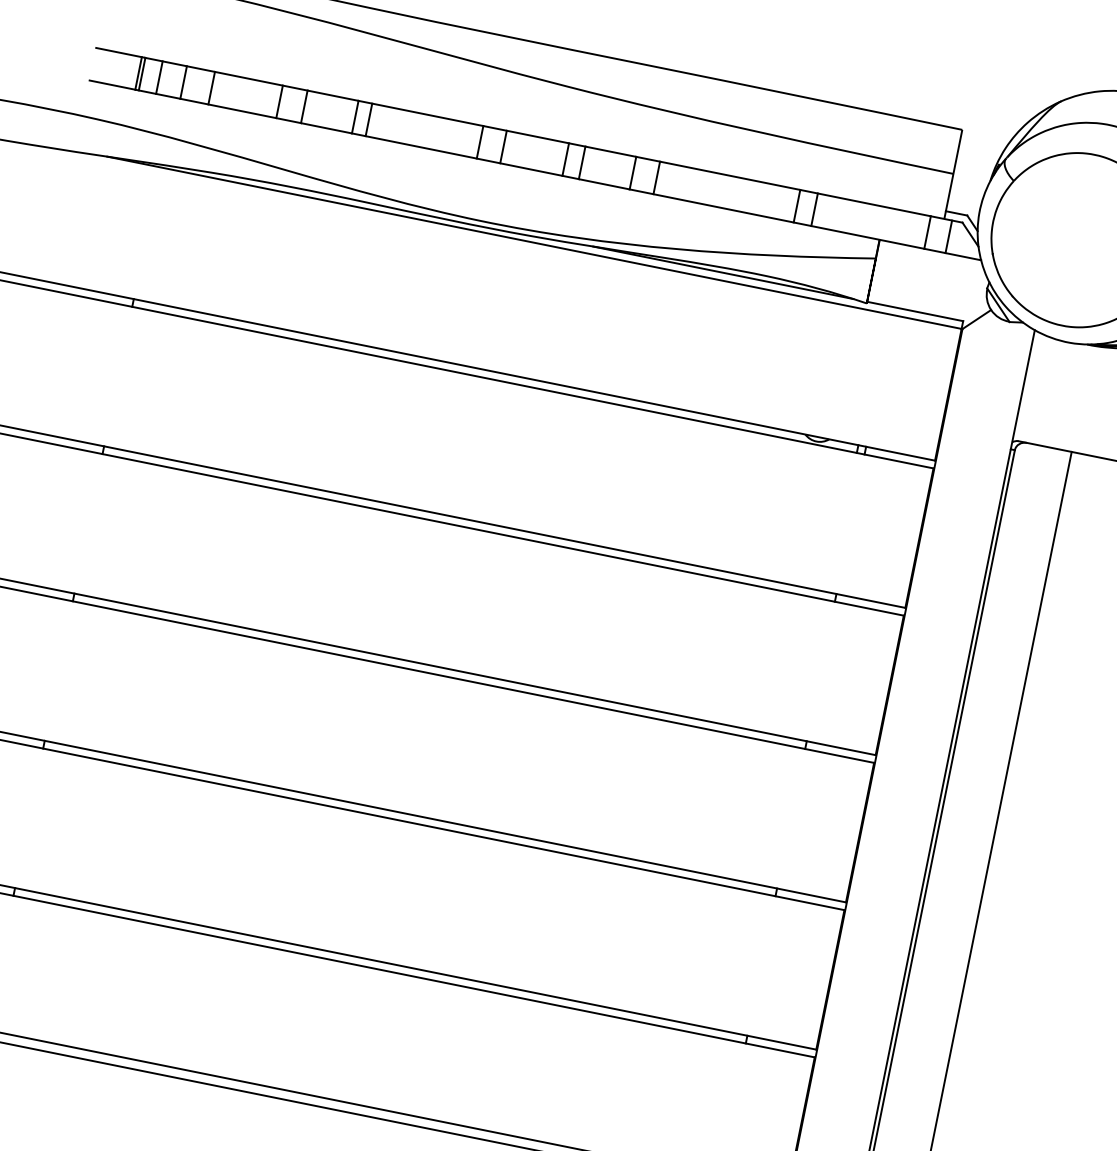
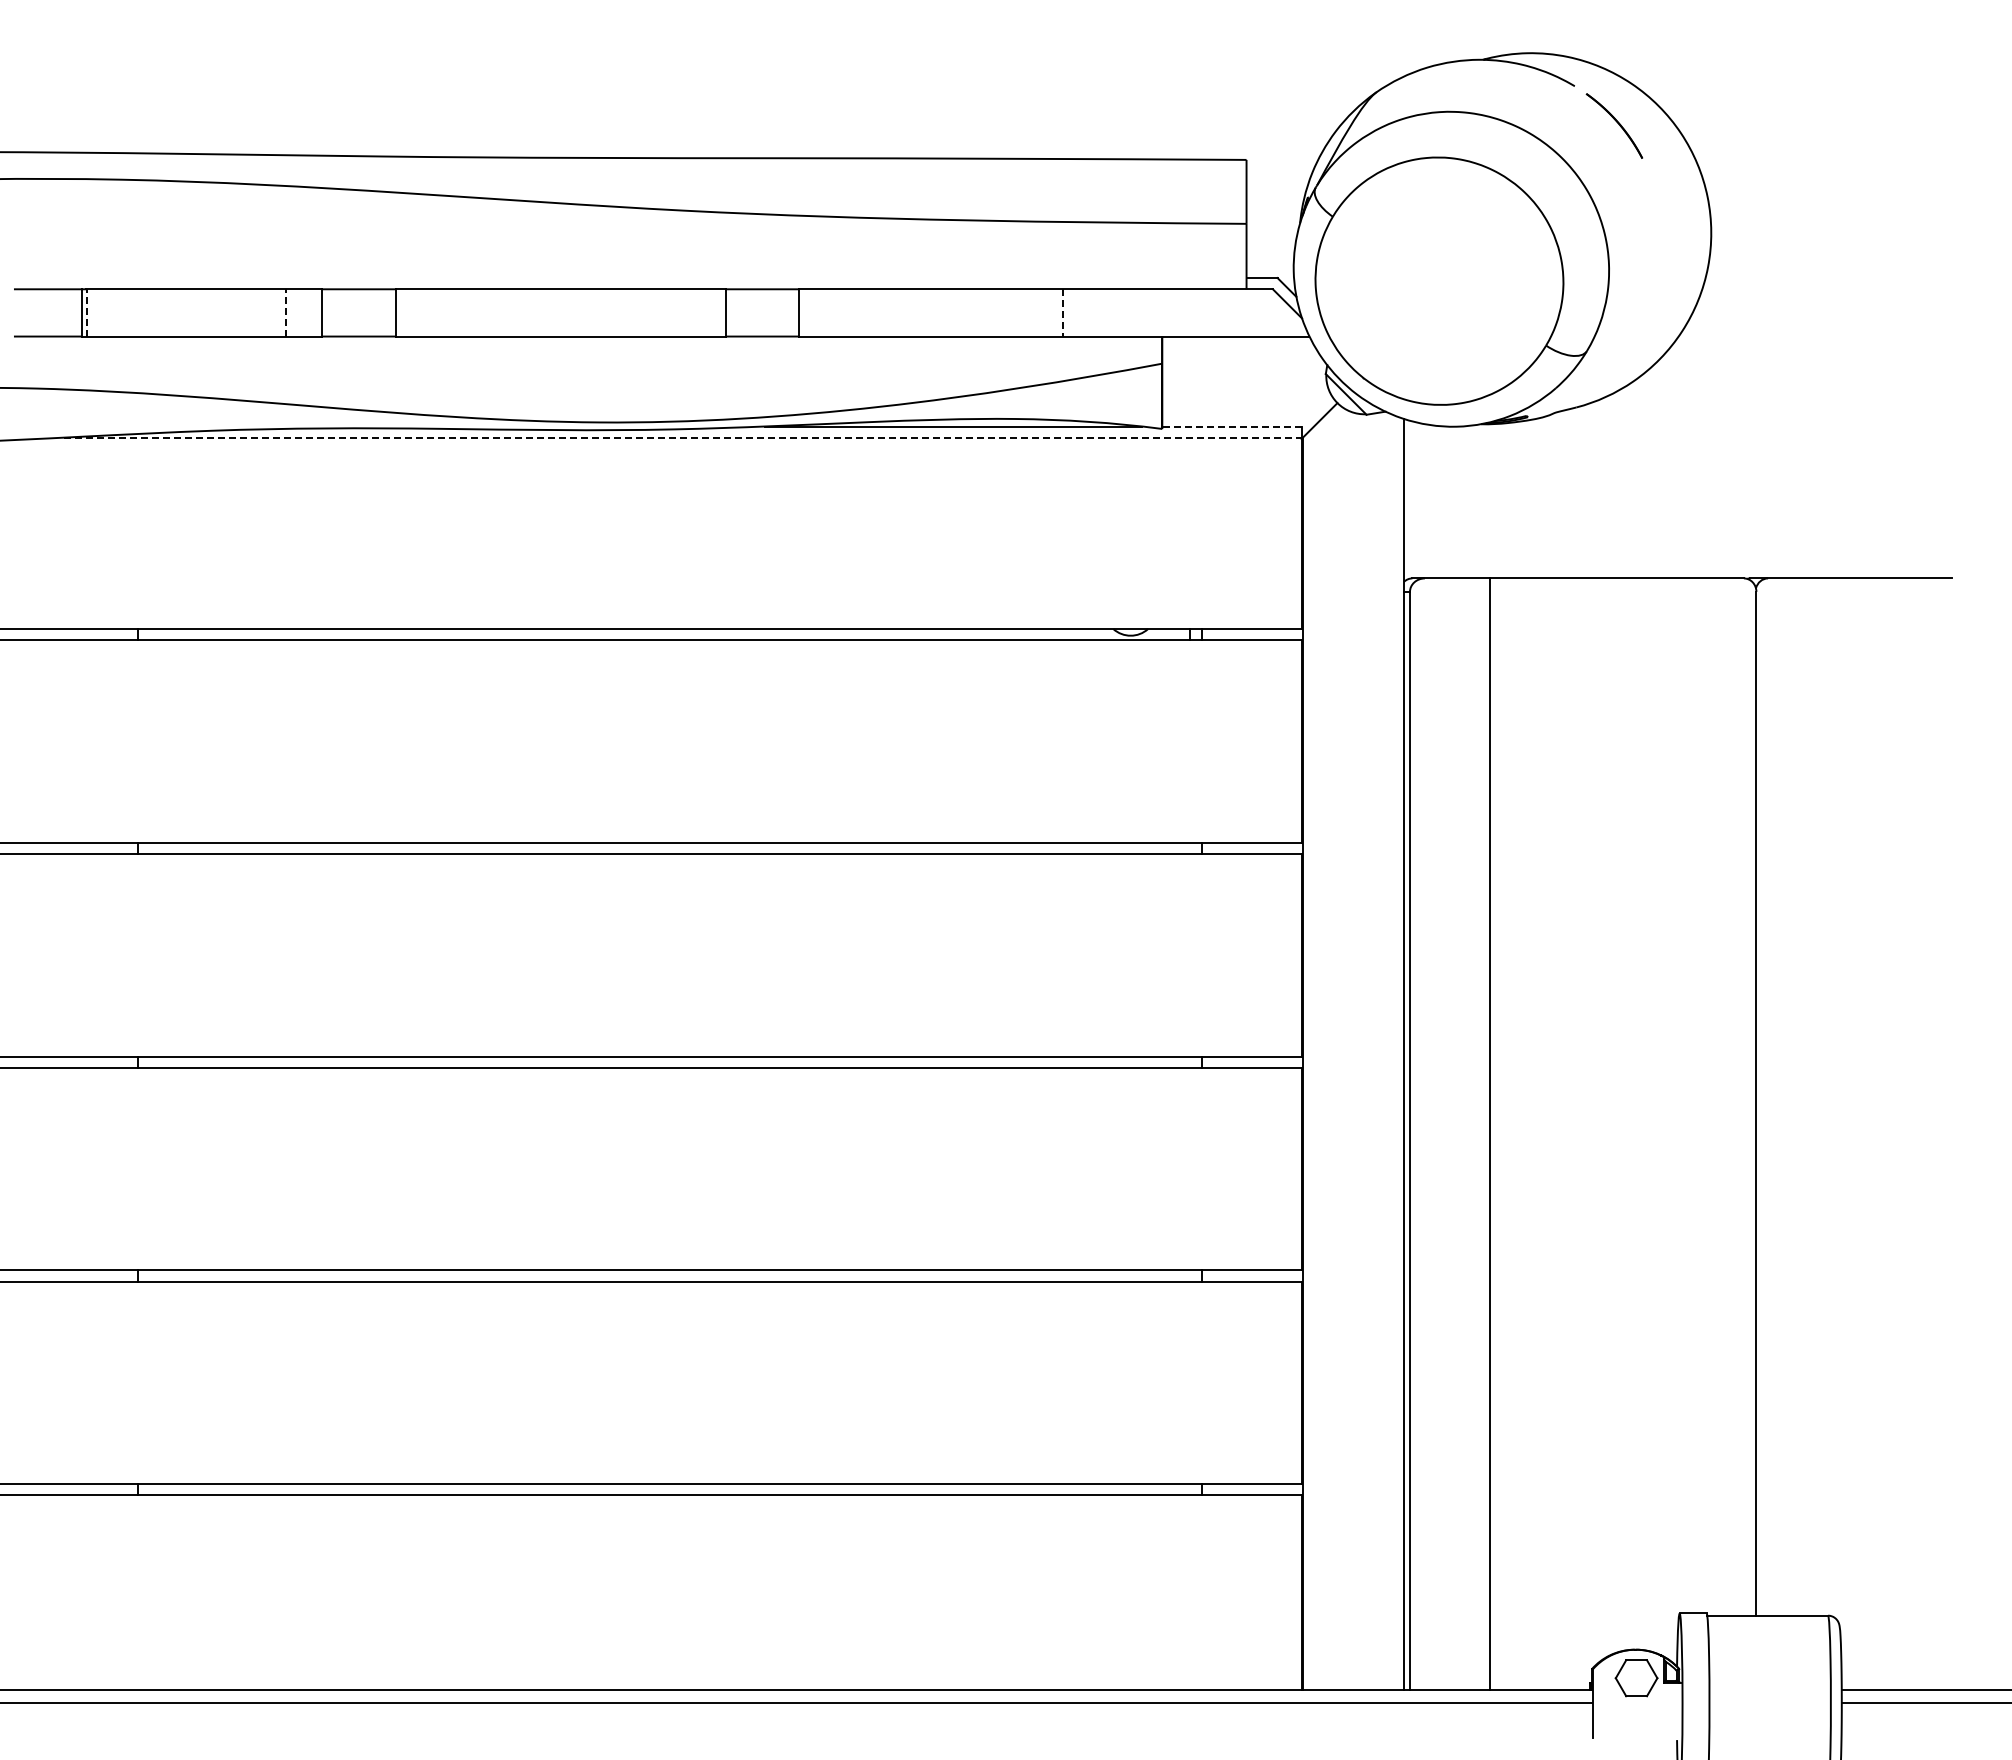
line: (142, 73) -> (86, 312), solid -> dashed
line: (159, 77) -> (111, 312), removed
line: (183, 82) -> (146, 312), removed
line: (211, 87) -> (187, 312), removed
line: (279, 101) -> (286, 312), solid -> dashed
line: (369, 119) -> (416, 312), removed
line: (480, 142) -> (577, 312), removed
line: (503, 146) -> (611, 312), removed
line: (565, 159) -> (701, 312), removed
line: (656, 177) -> (833, 312), removed
line: (797, 205) -> (1037, 312), removed
line: (814, 209) -> (1062, 312), solid -> dashed
line: (927, 232) -> (1226, 312), removed
line: (948, 236) -> (1257, 312), removed
line: (535, 242) -> (682, 437), solid -> dashed
line: (914, 311) -> (1231, 426), solid -> dashed

